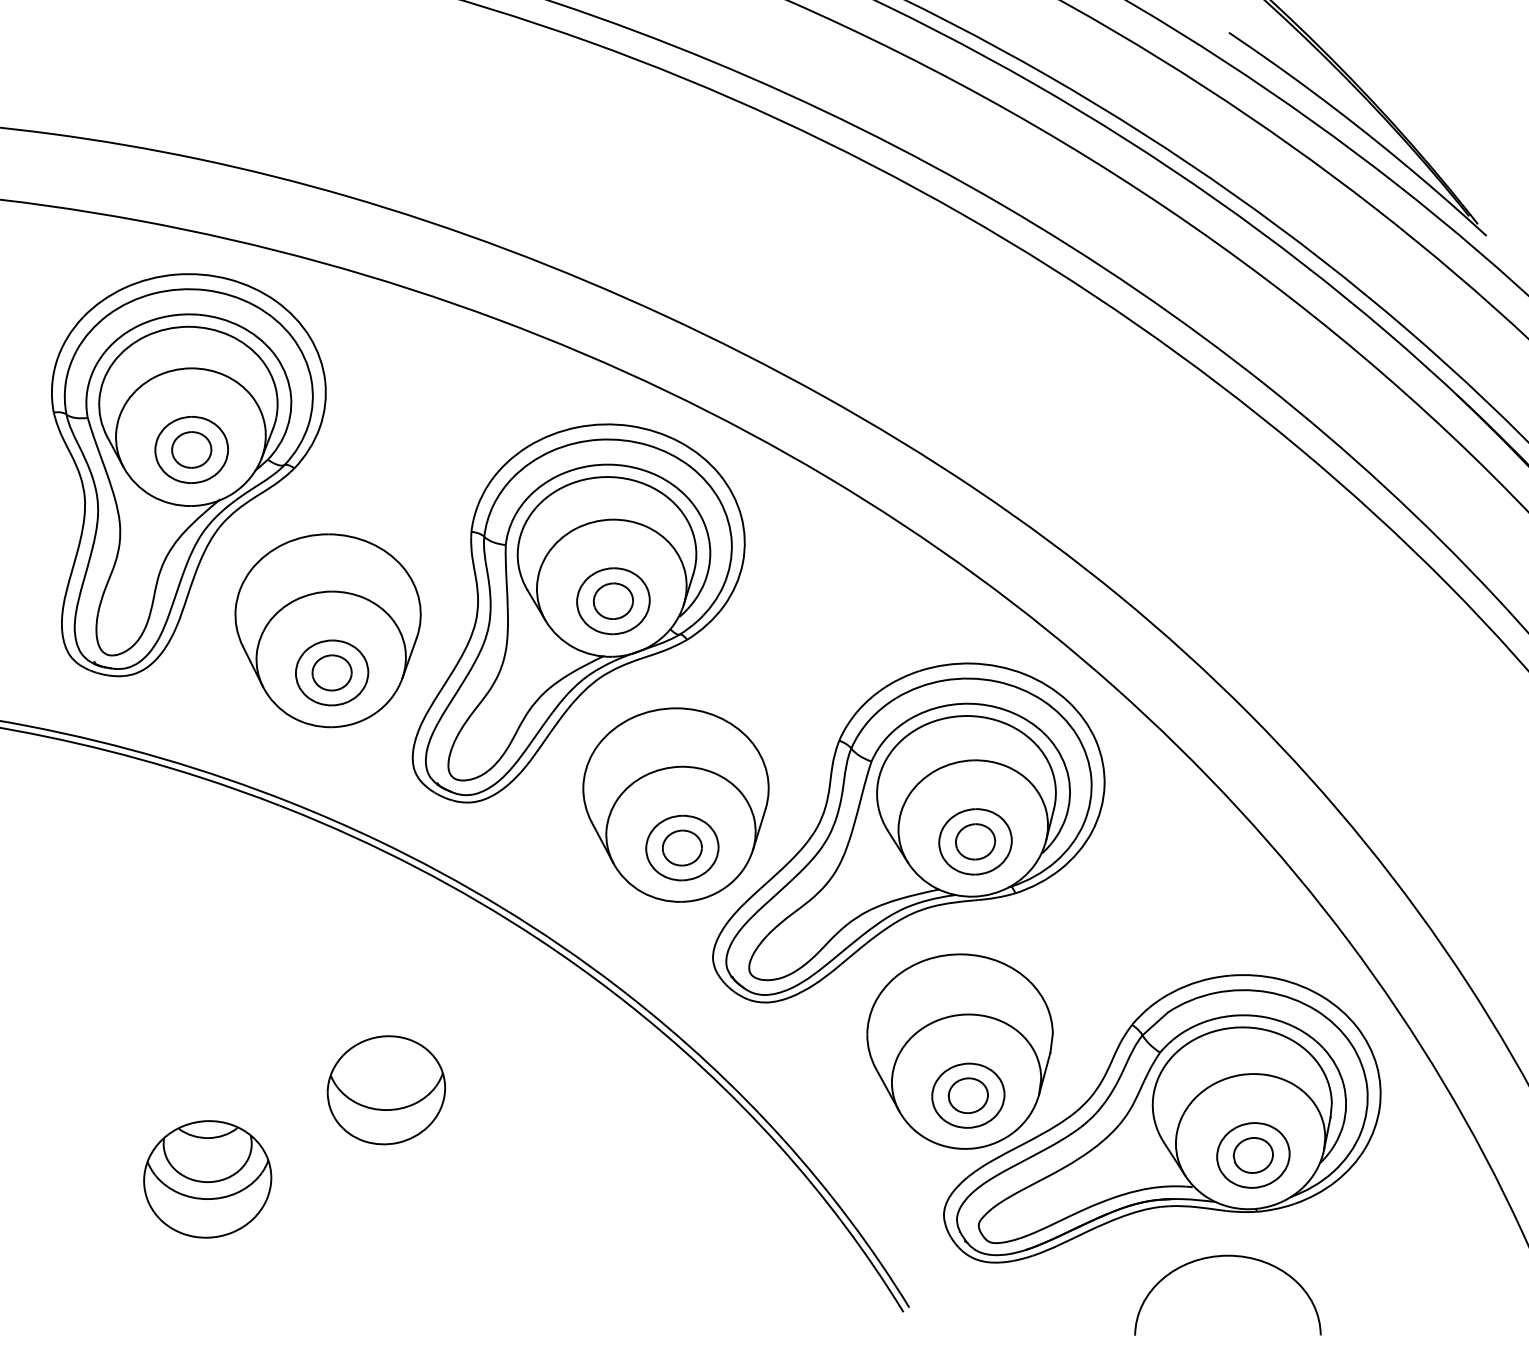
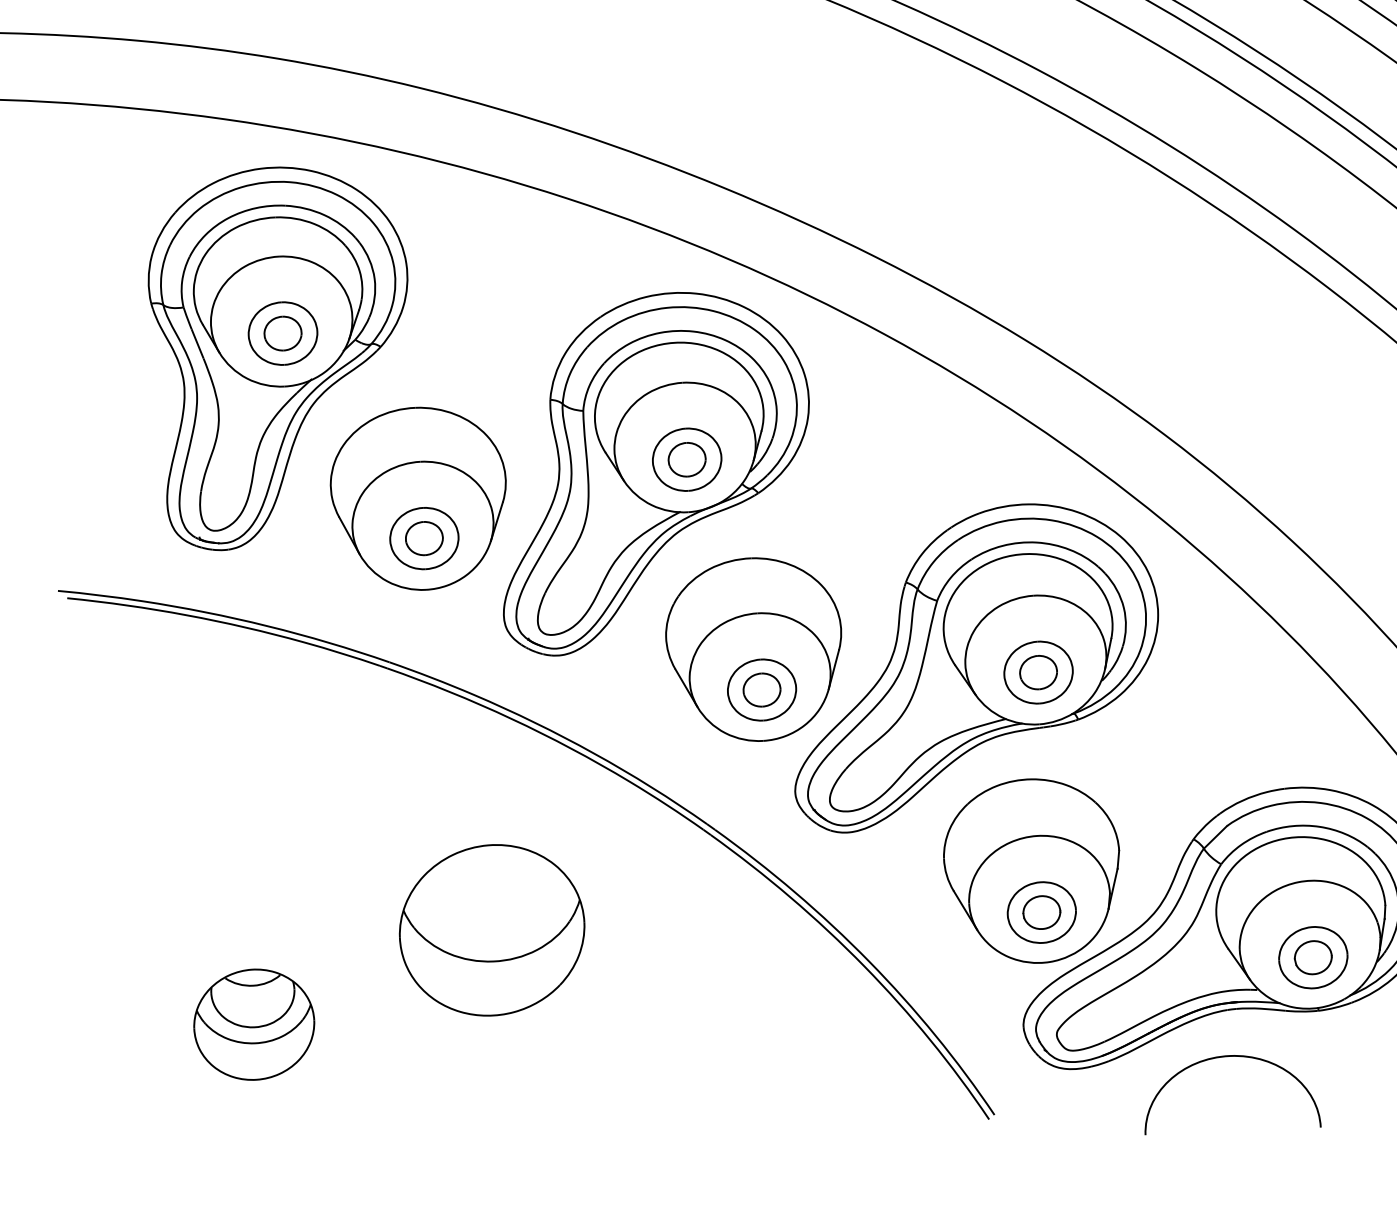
part: (386, 1090) -> (492, 930), size x1.67
part: (207, 1179) -> (254, 1024), moved
curve: (1227, 1256) -> (1229, 1056), moved

